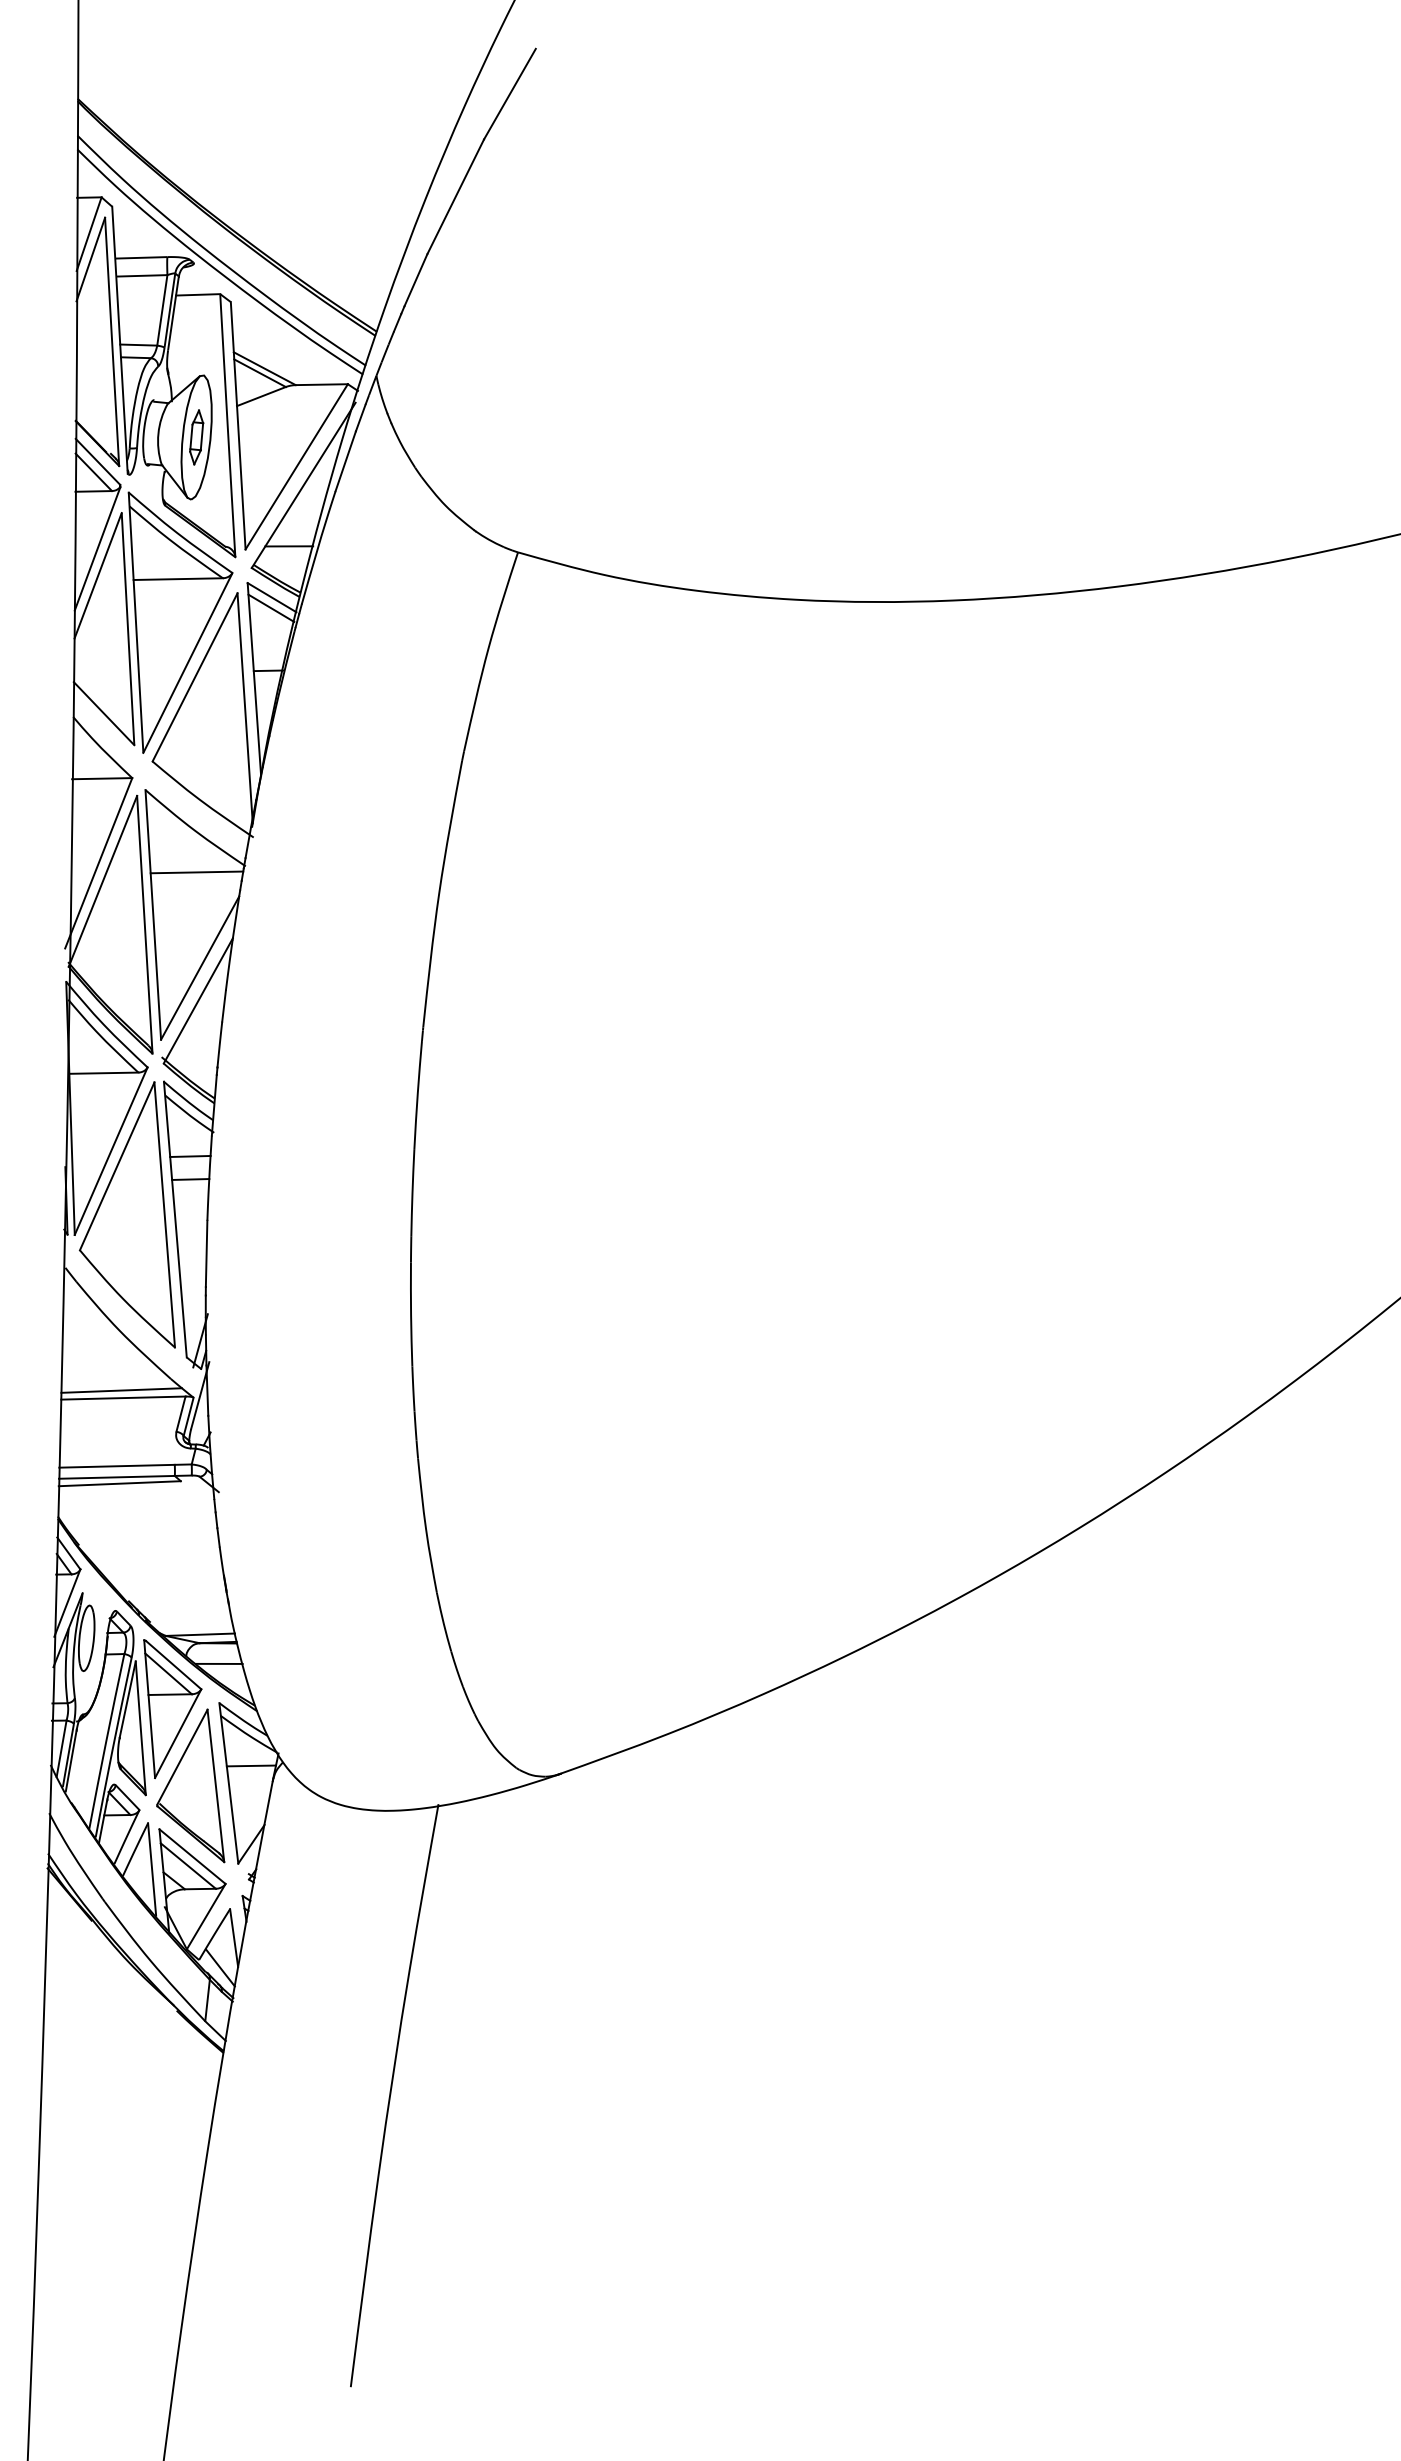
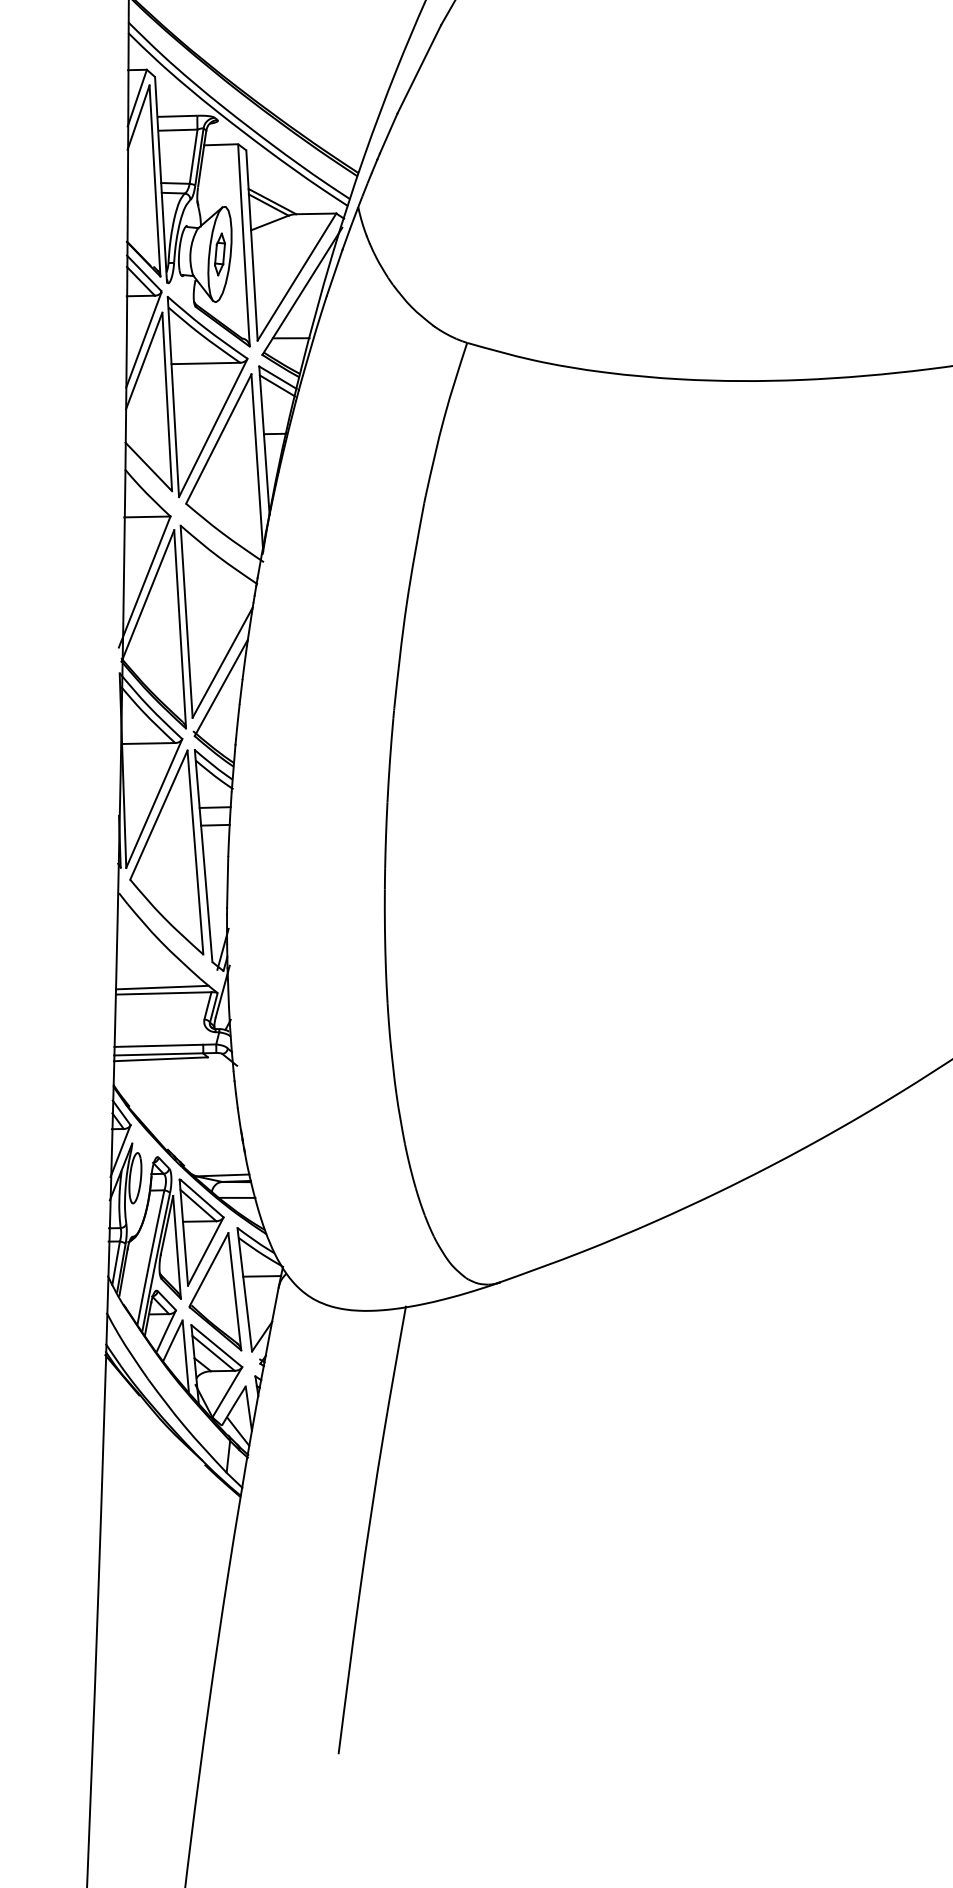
line: (196, 872) -> (219, 589), removed

